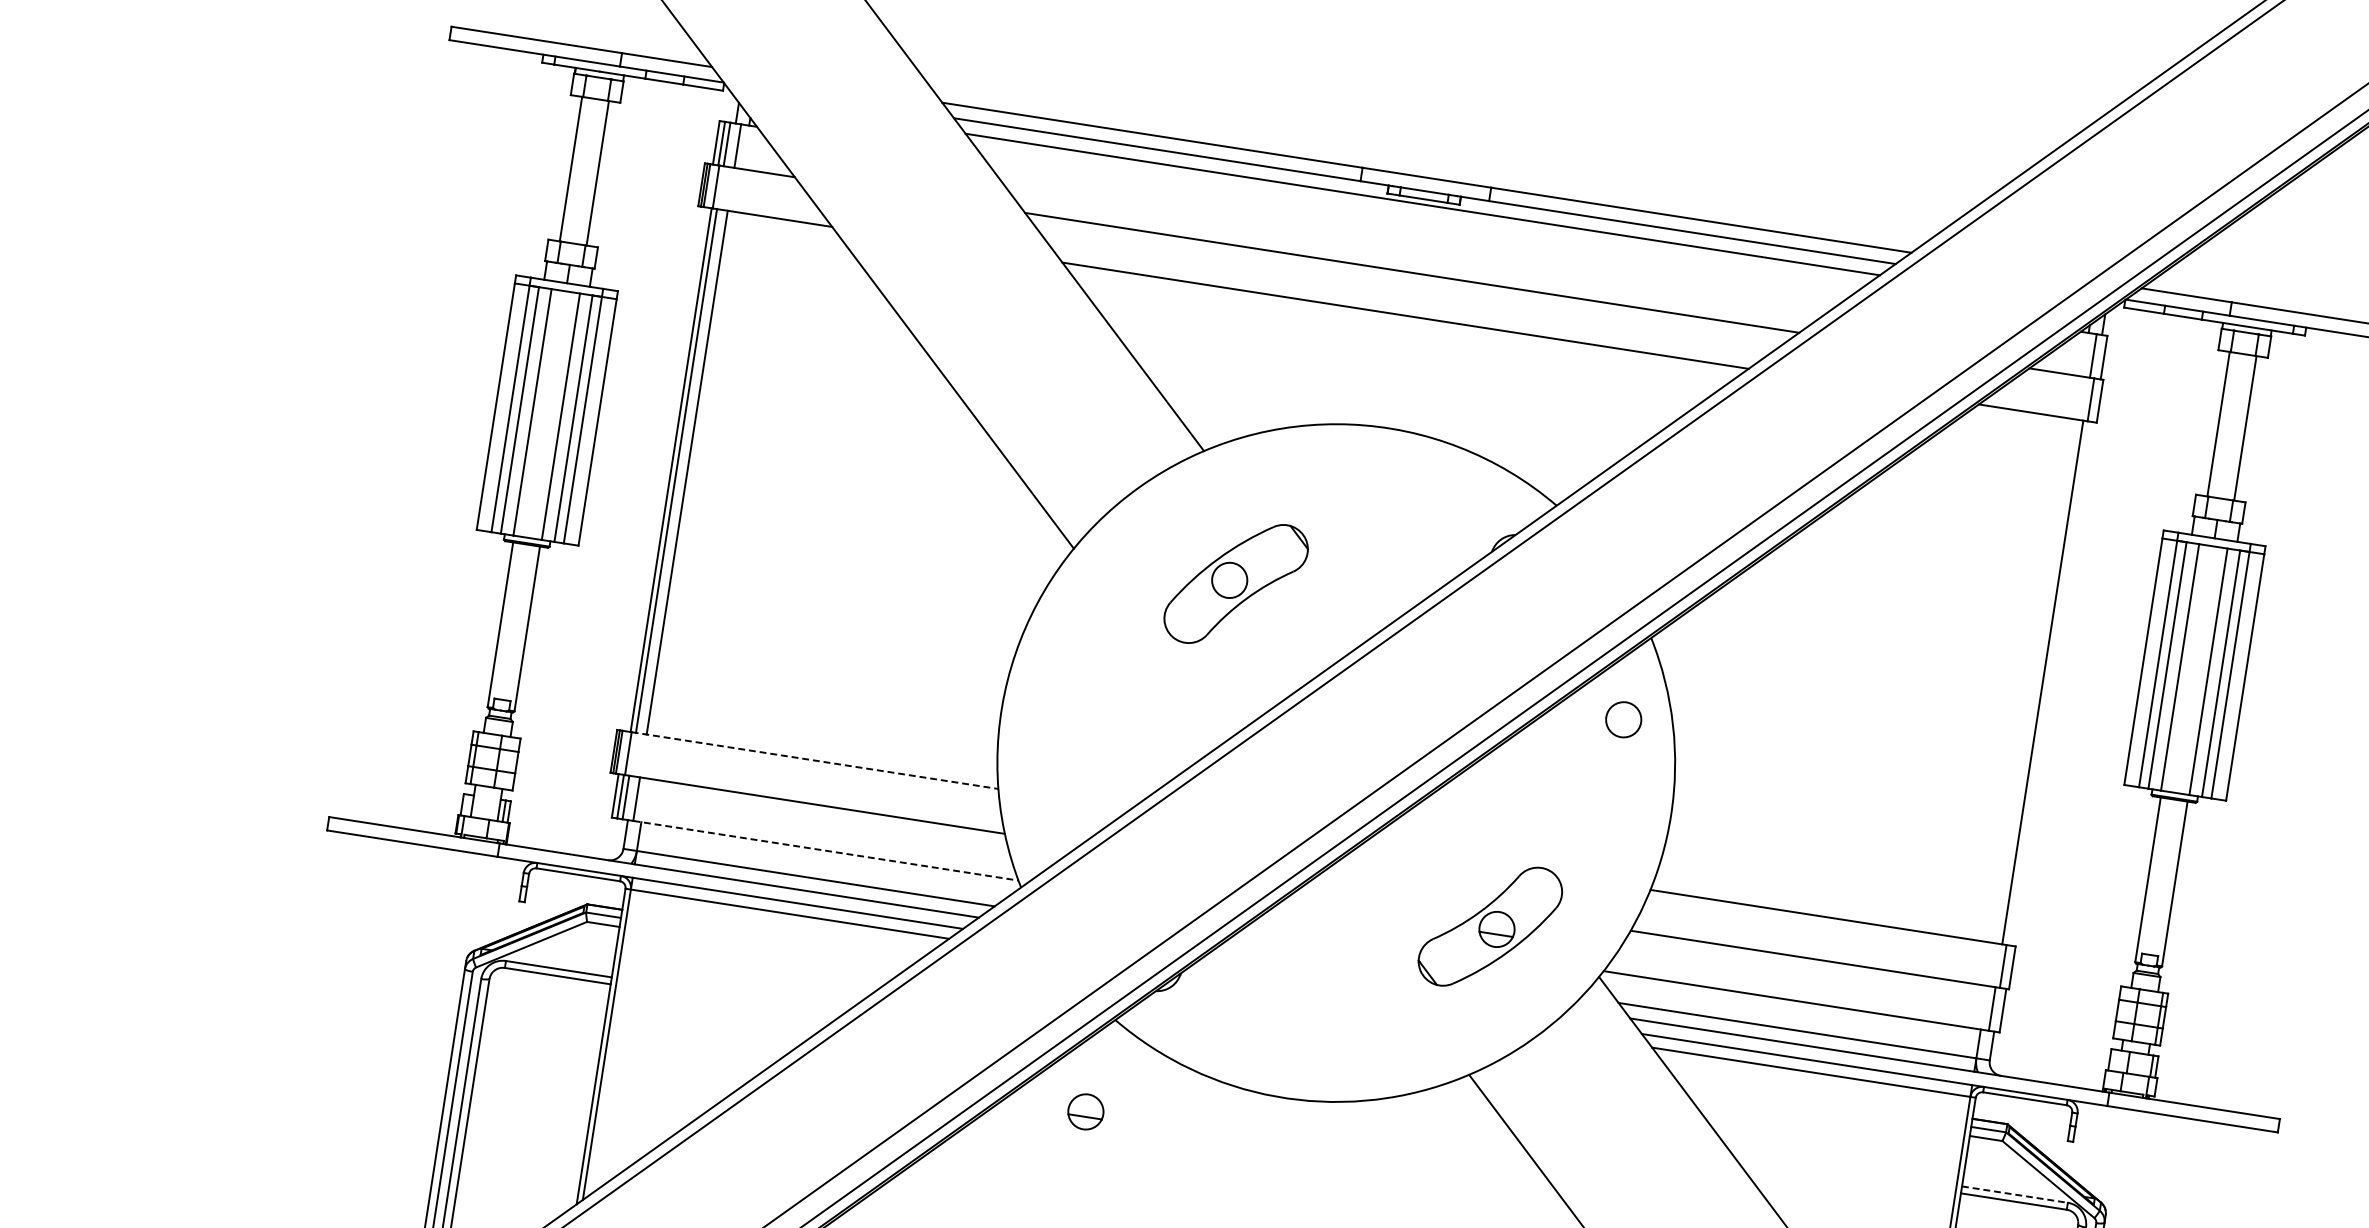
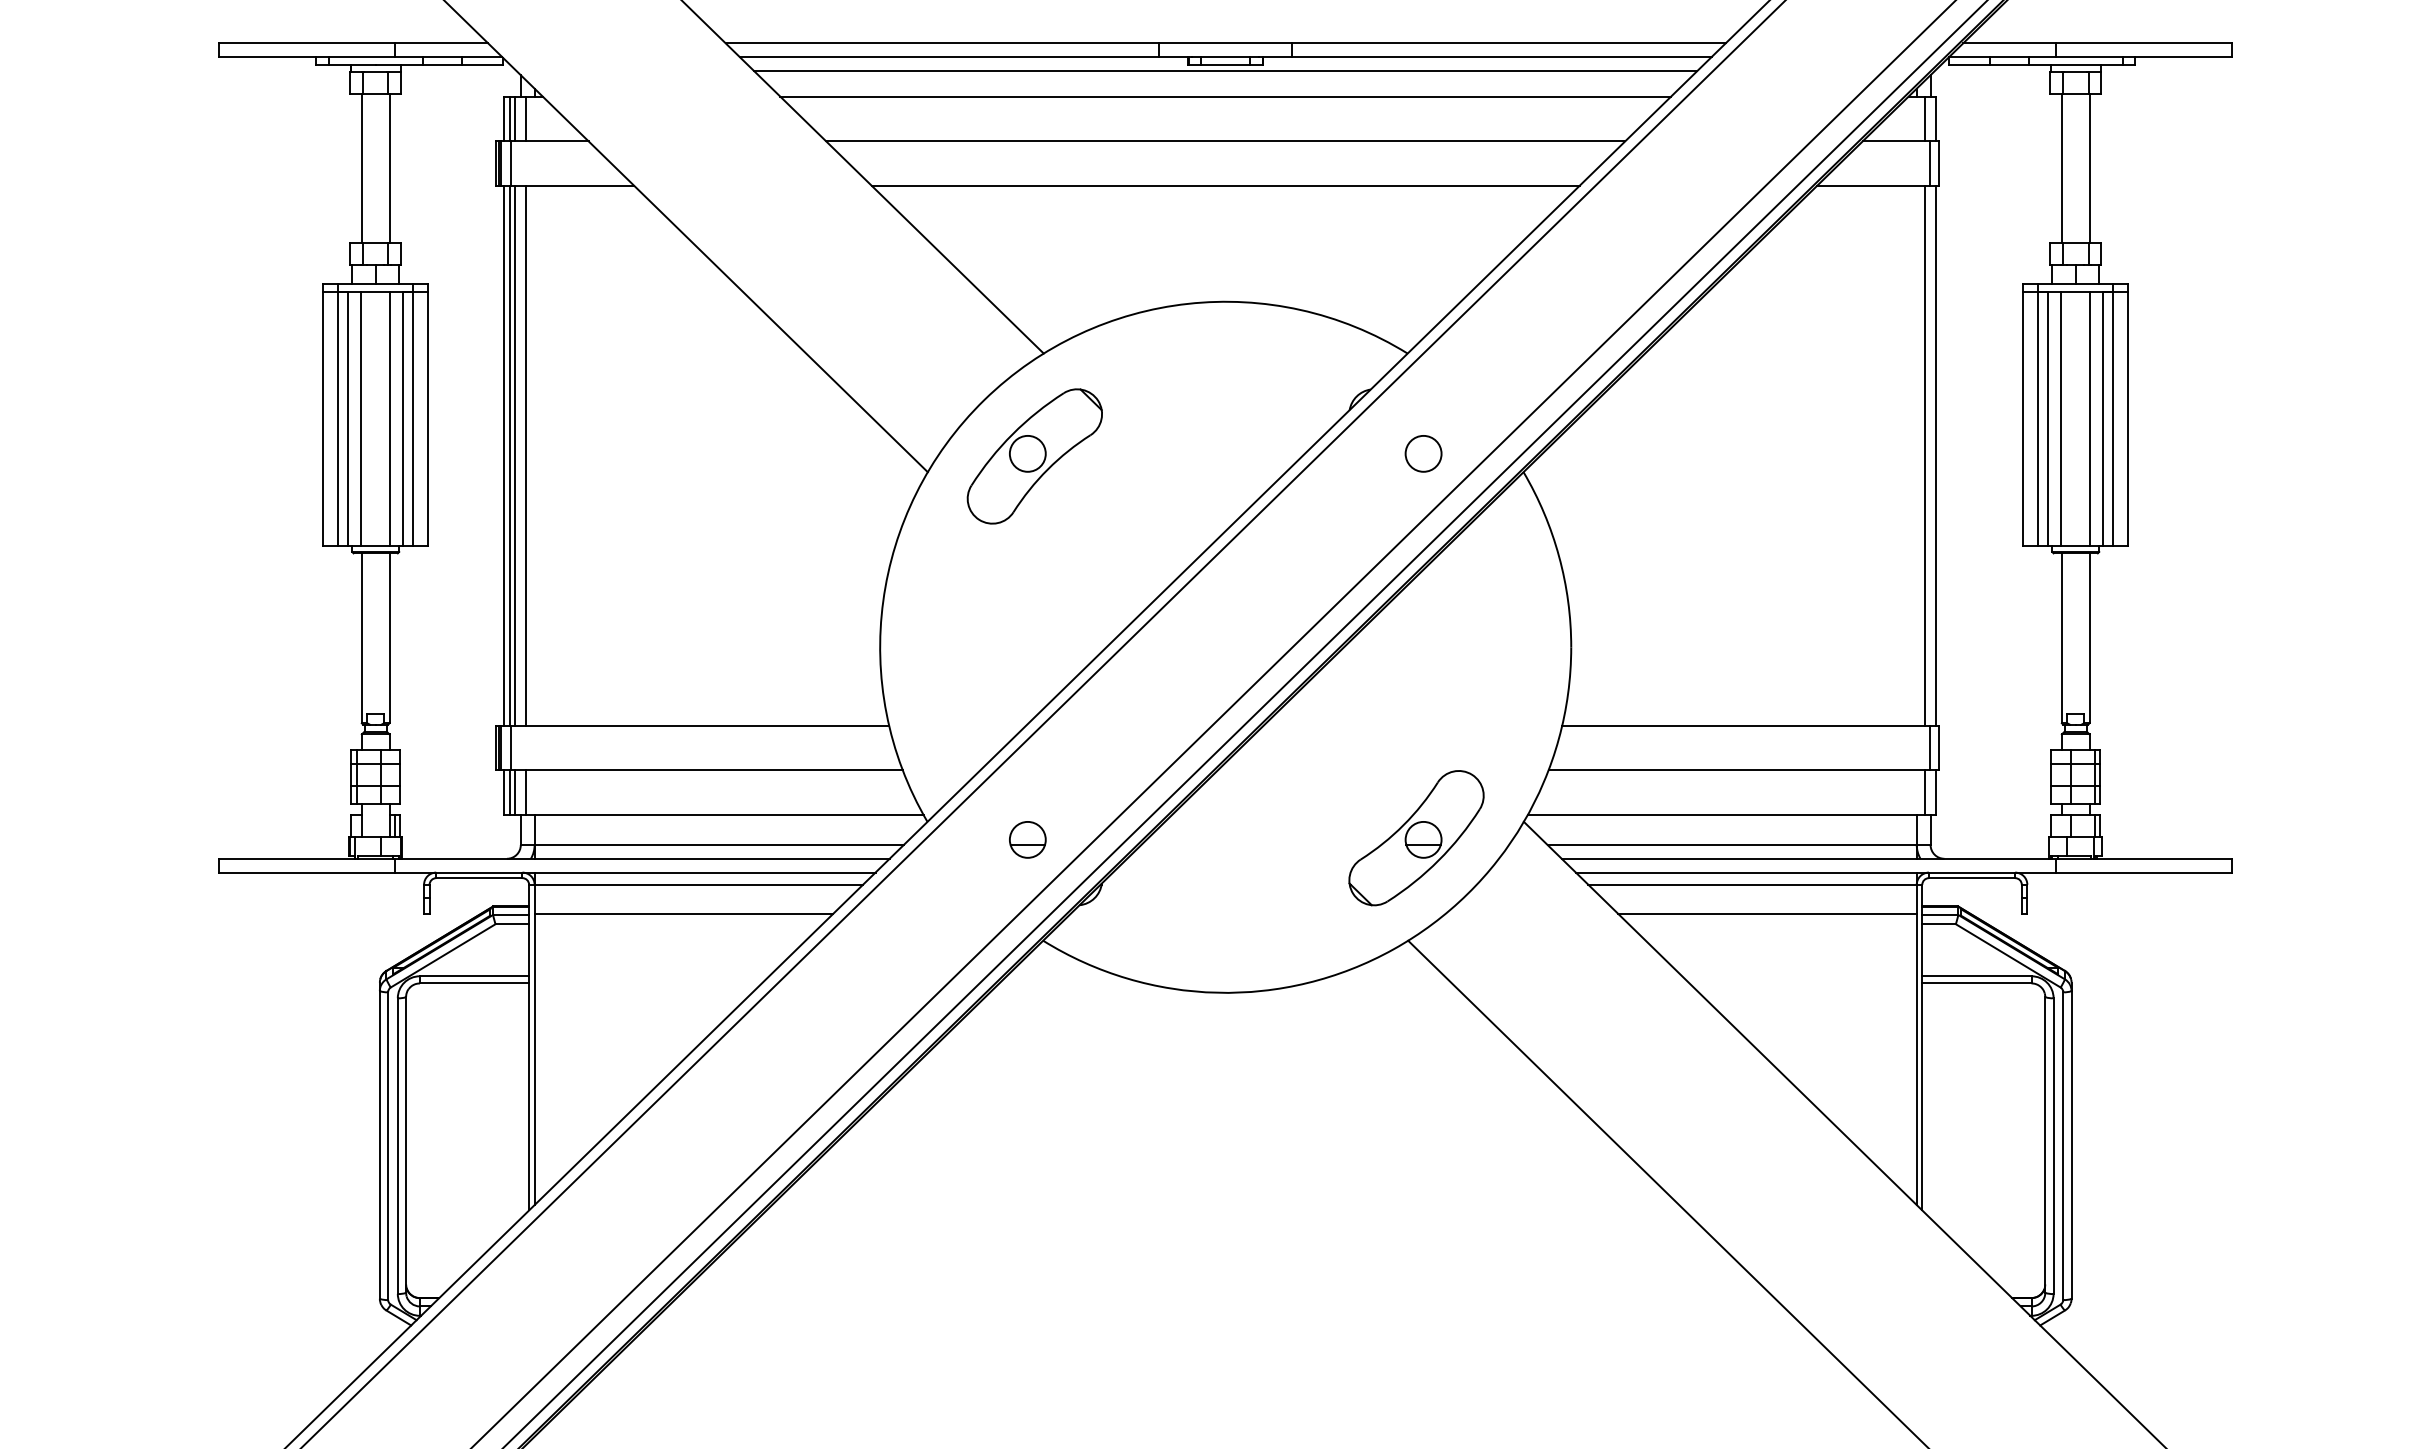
line: (1418, 229) -> (1225, 96), added
line: (666, 468) -> (504, 455), added
part: (1235, 583) -> (1034, 456), moved
line: (2053, 683) -> (1936, 455), added
circle: (1623, 719) -> (1423, 453), moved
line: (815, 761) -> (700, 726), dashed -> solid
line: (826, 851) -> (725, 815), dashed -> solid
part: (1490, 927) -> (1416, 838), moved
line: (770, 940) -> (683, 914), added
line: (1821, 1103) -> (1767, 914), added
part: (1085, 1111) -> (1027, 839), moved
line: (2014, 1194) -> (1976, 976), dashed -> solid

